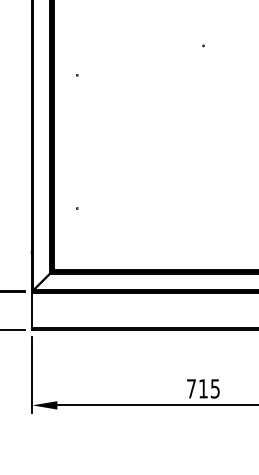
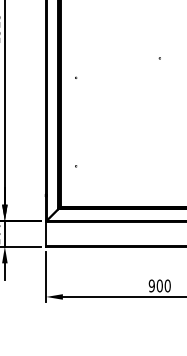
text: (202, 388) -> (159, 285), 715 -> 900

